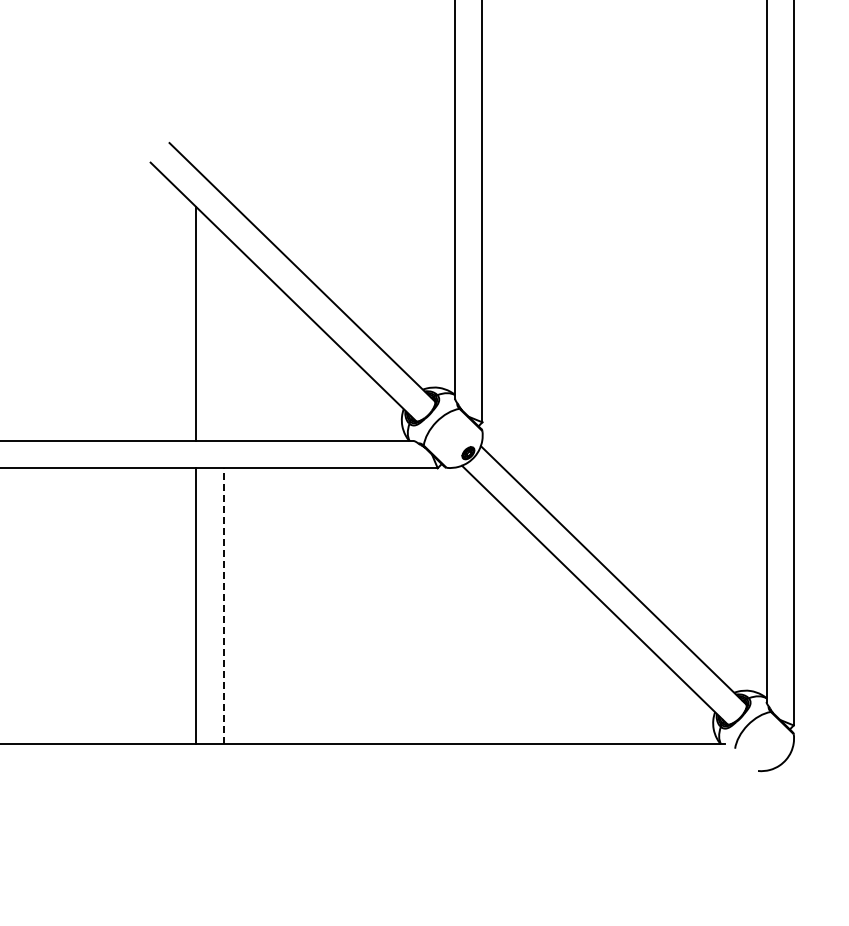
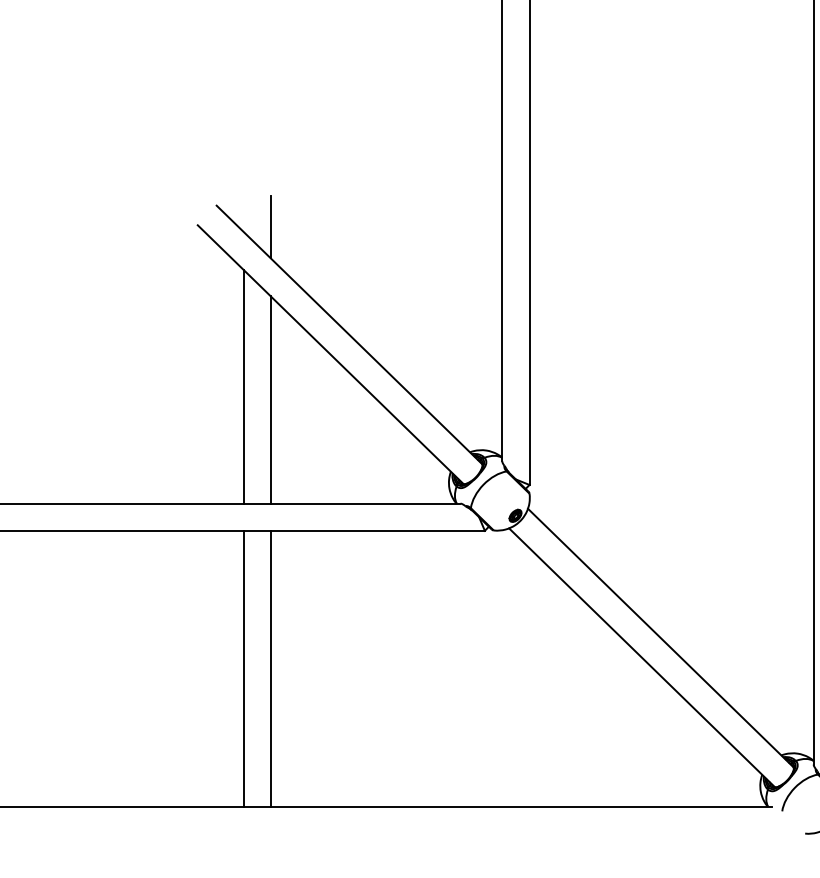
line: (223, 164) -> (270, 227), added
line: (223, 336) -> (270, 399), added
line: (223, 606) -> (270, 669), dashed -> solid

